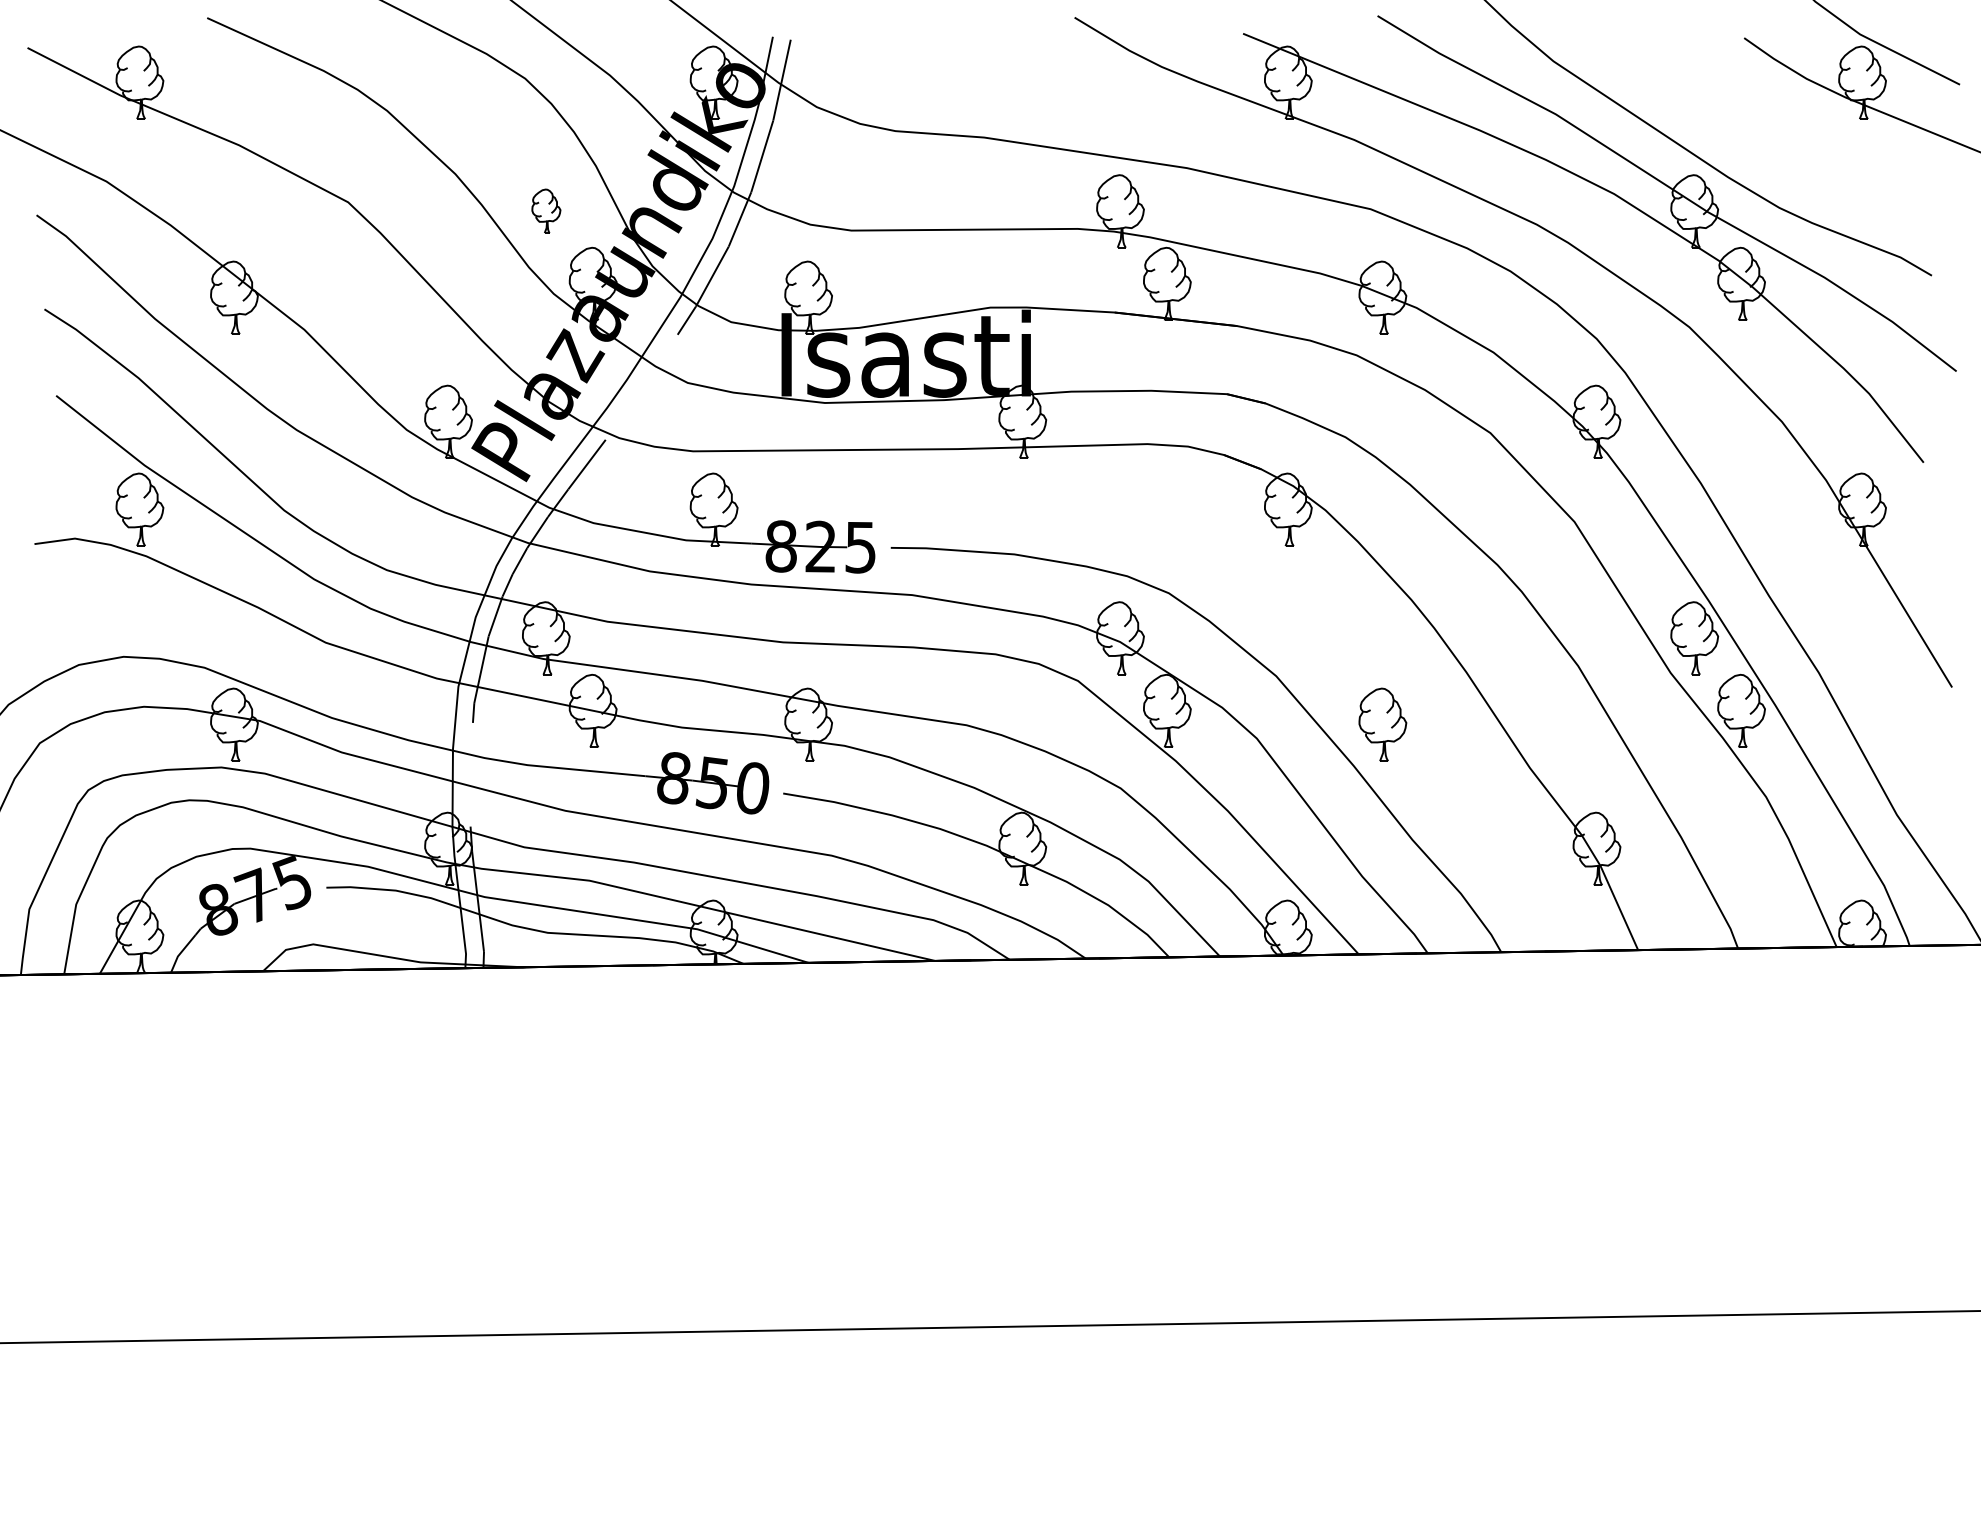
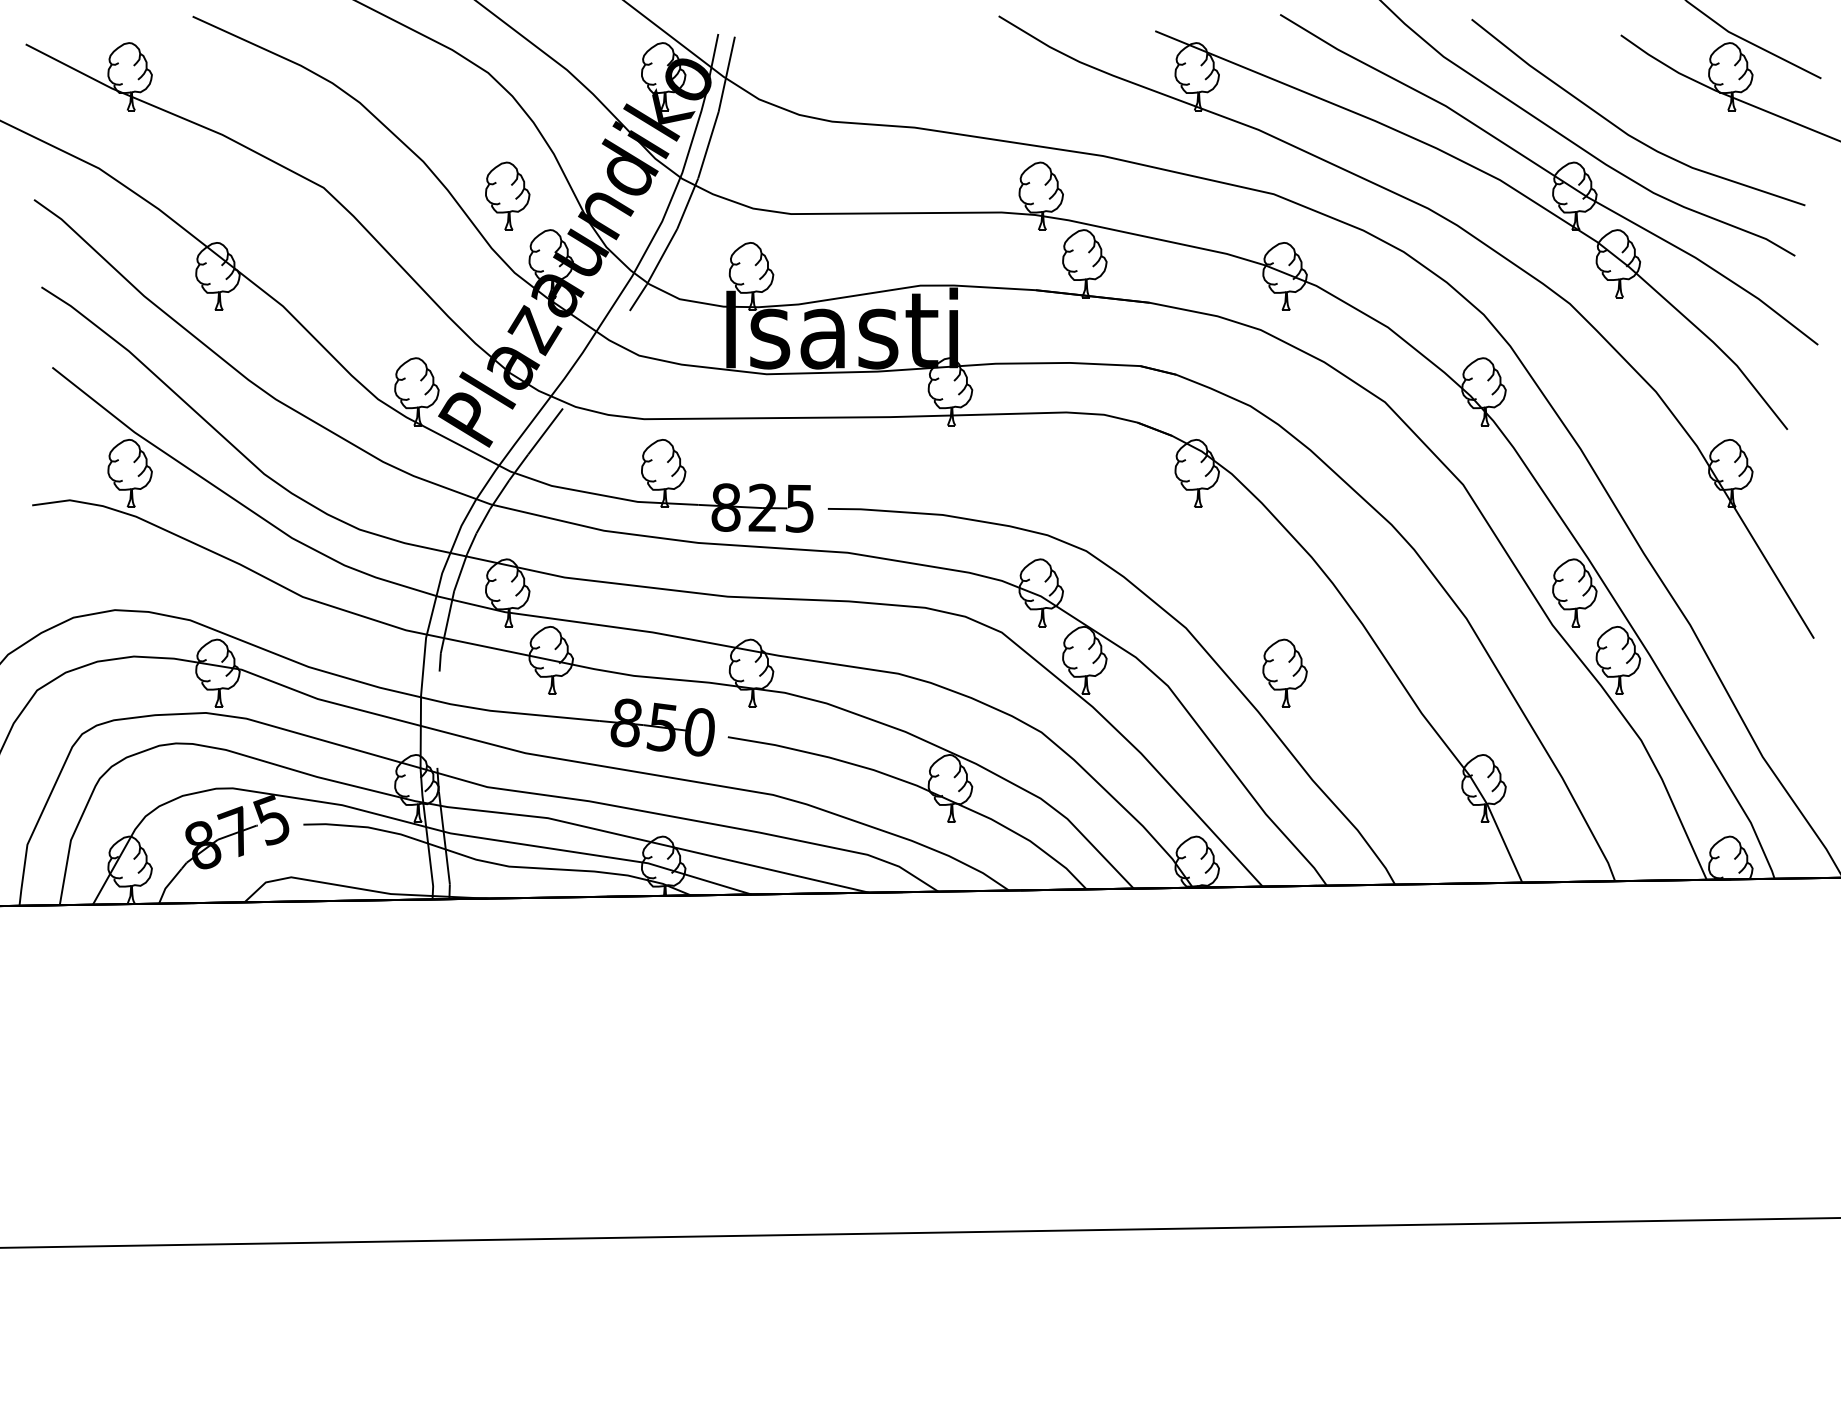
curve: (1749, 141) -> (1625, 131), added
part: (546, 210) -> (507, 195), size x1.67

